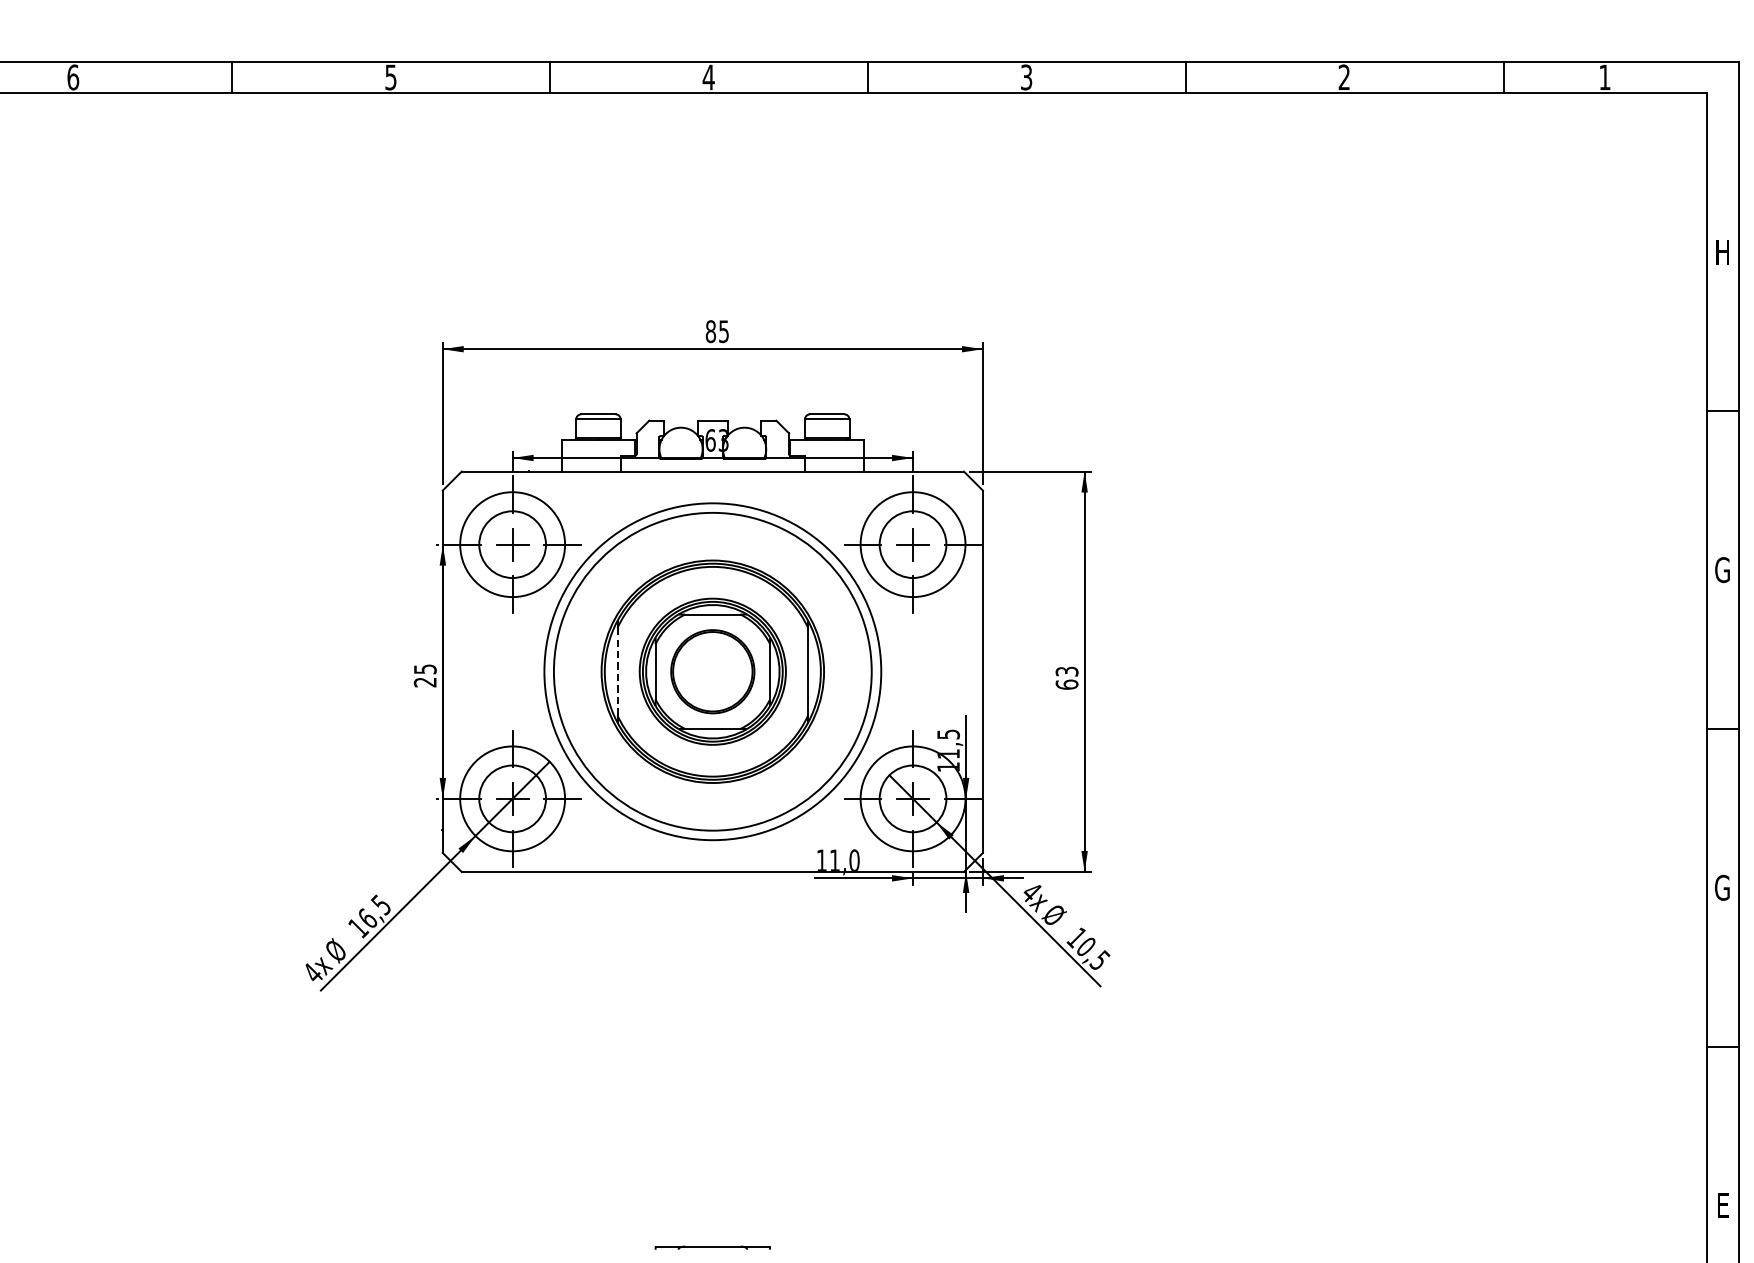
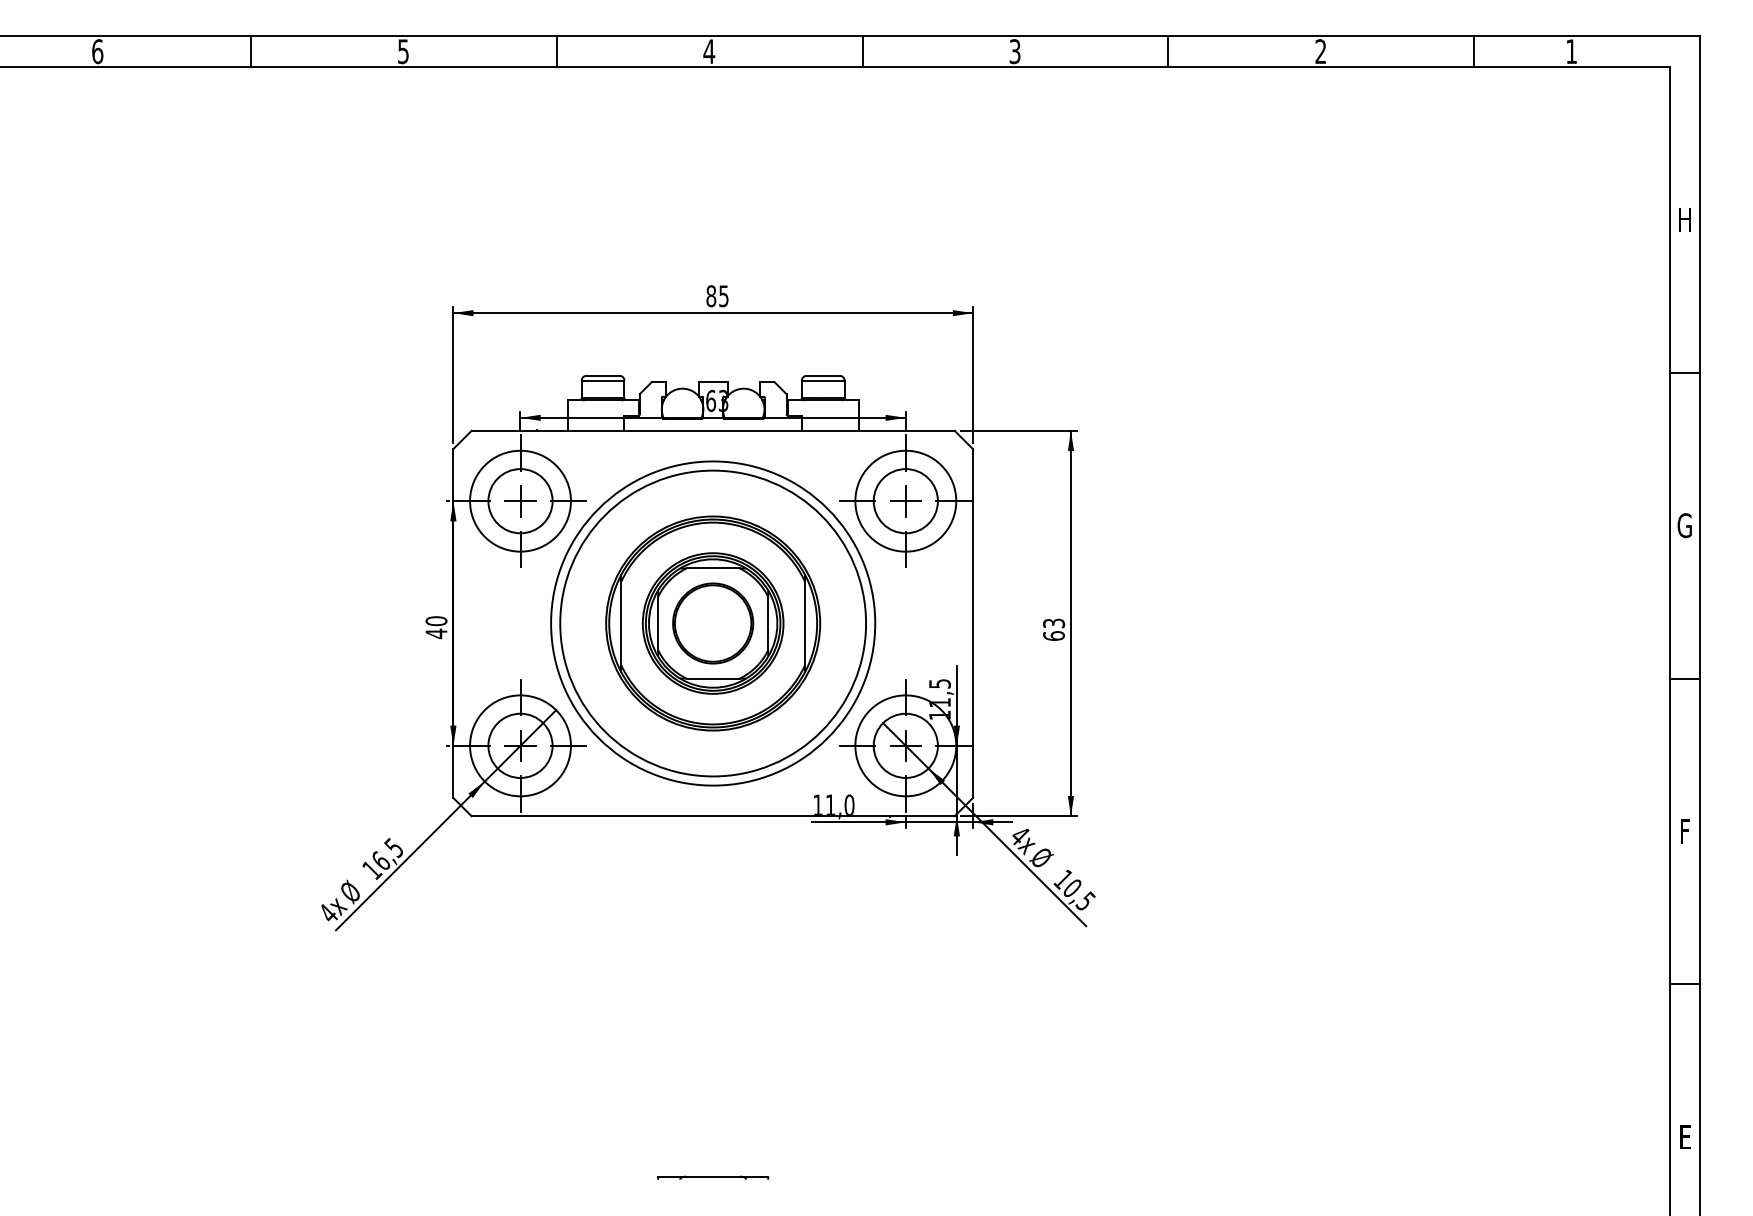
line: (617, 672) -> (621, 624), dashed -> solid
text: (425, 675) -> (436, 627), 25 -> 40
text: (1722, 887) -> (1684, 831), G -> F

